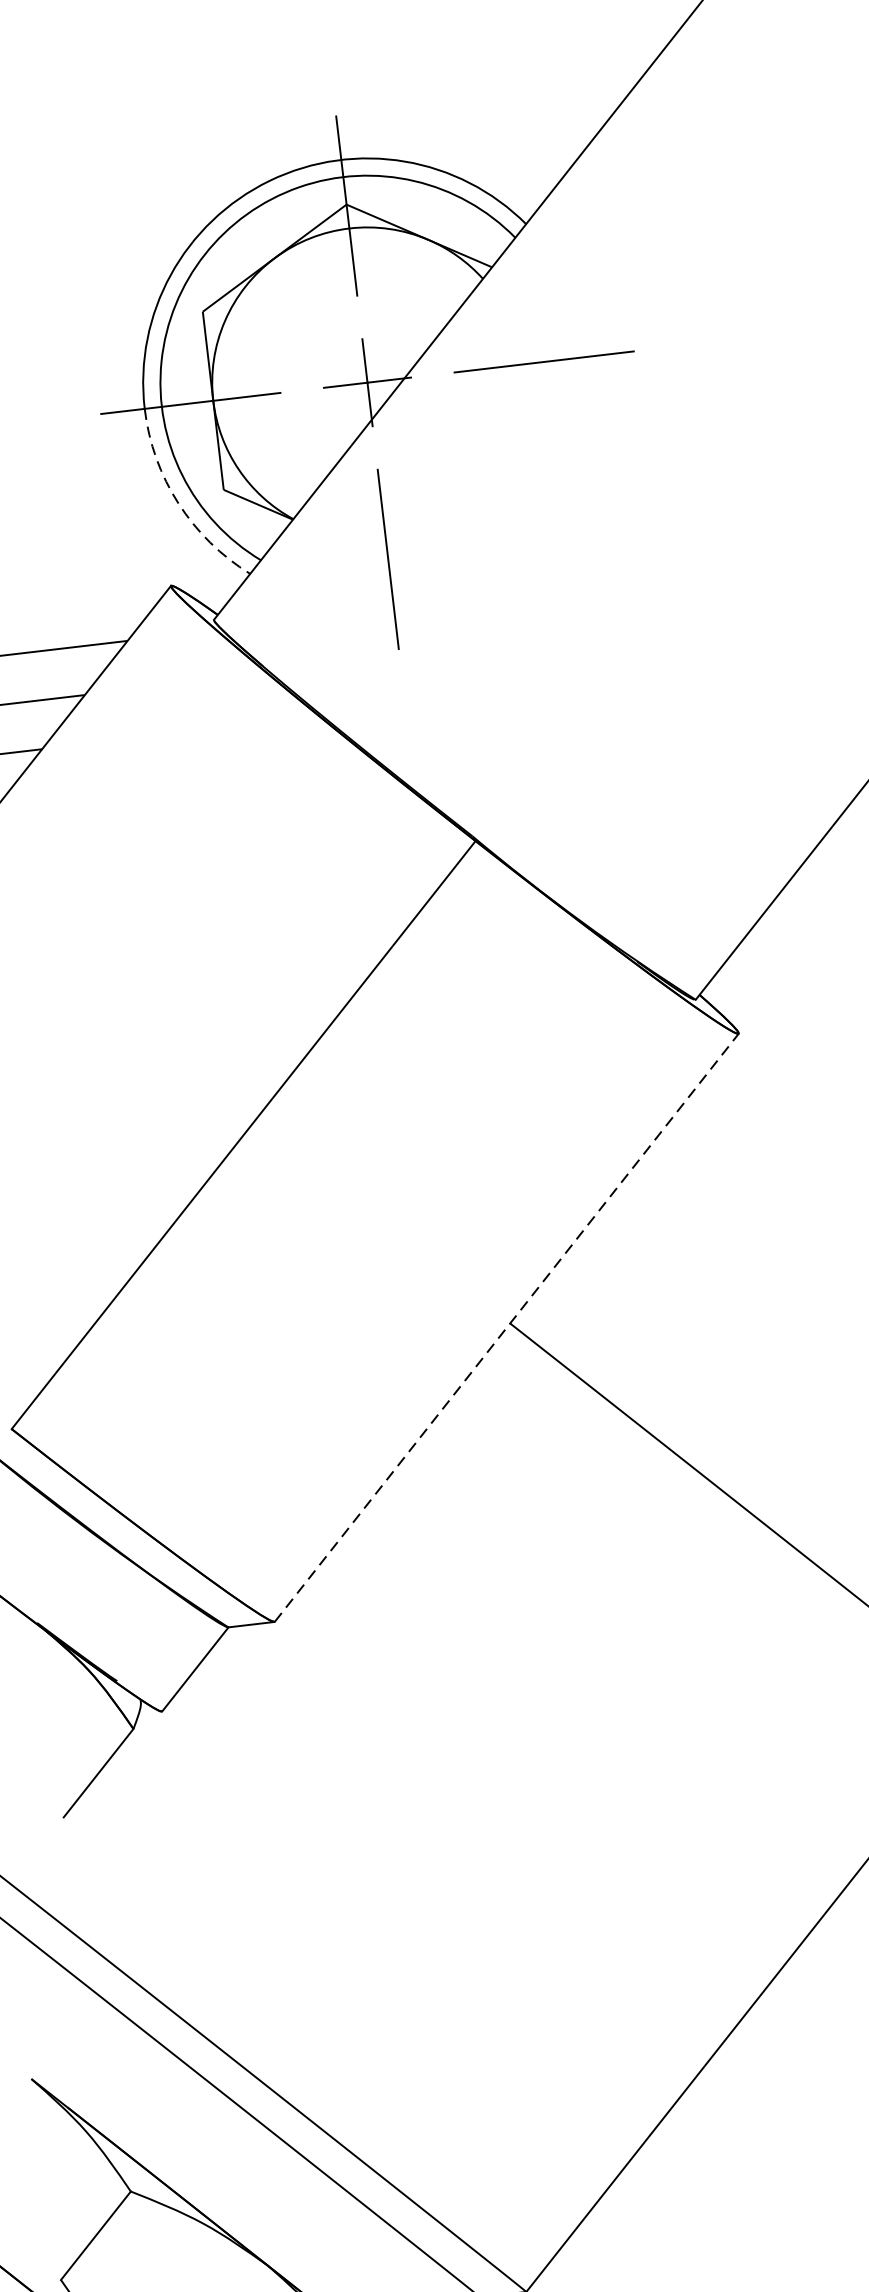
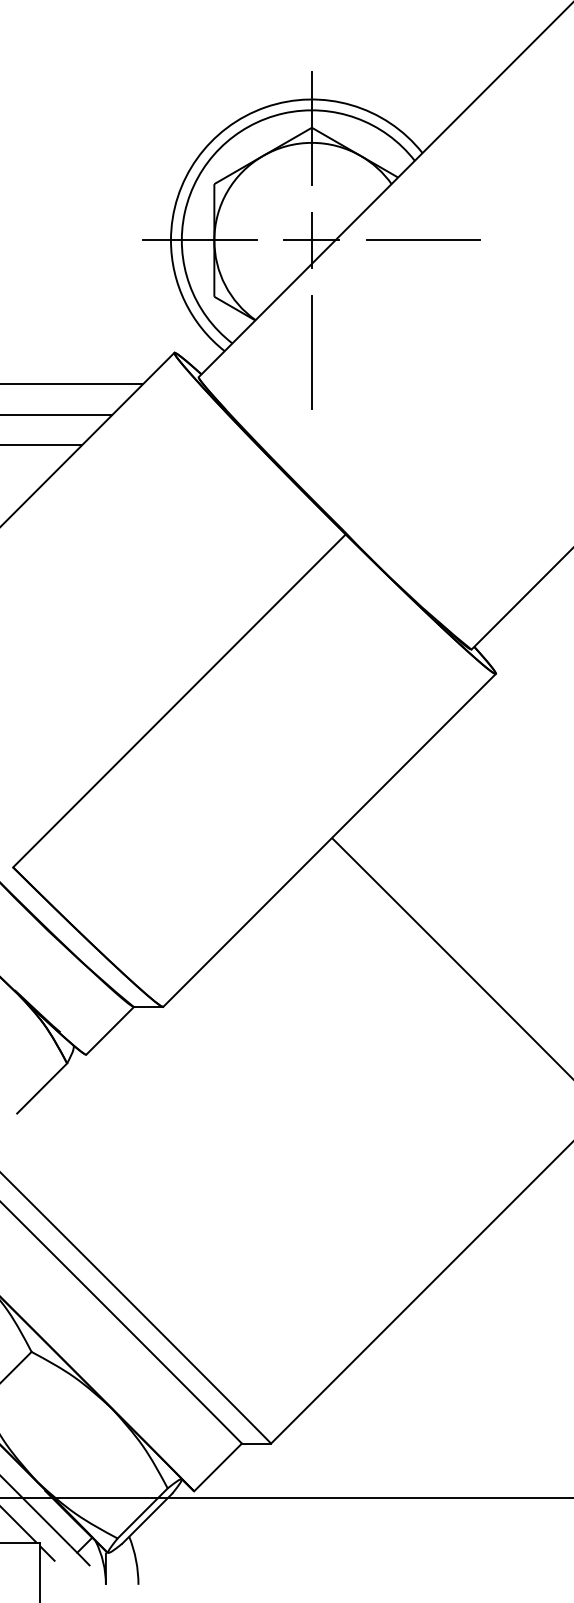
arc: (179, 502) -> (185, 301), dashed -> solid
line: (506, 1327) -> (329, 840), dashed -> solid

